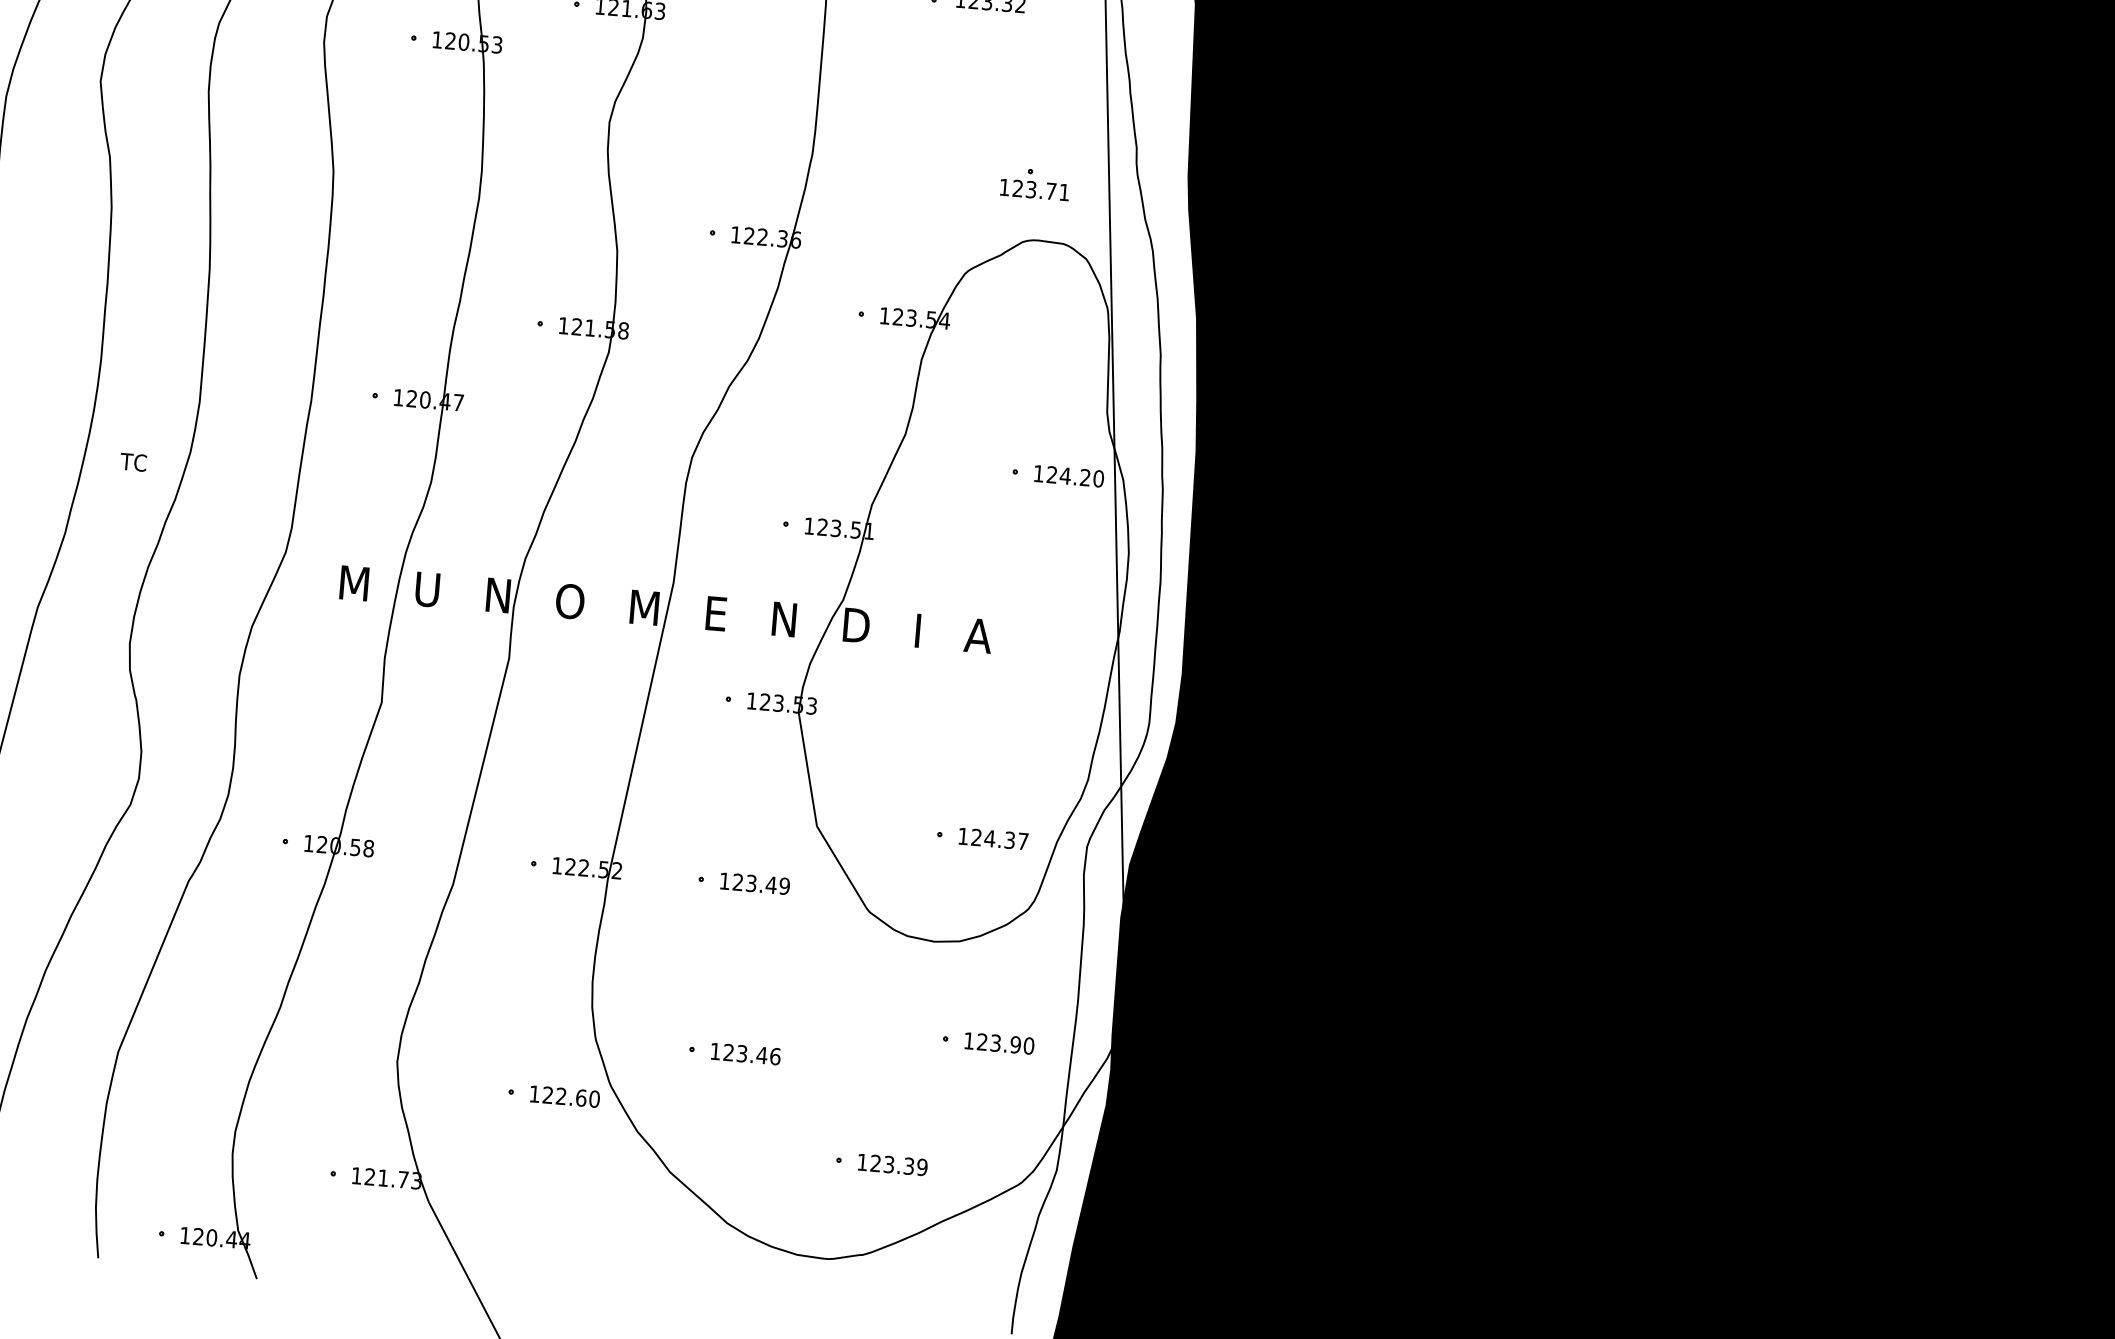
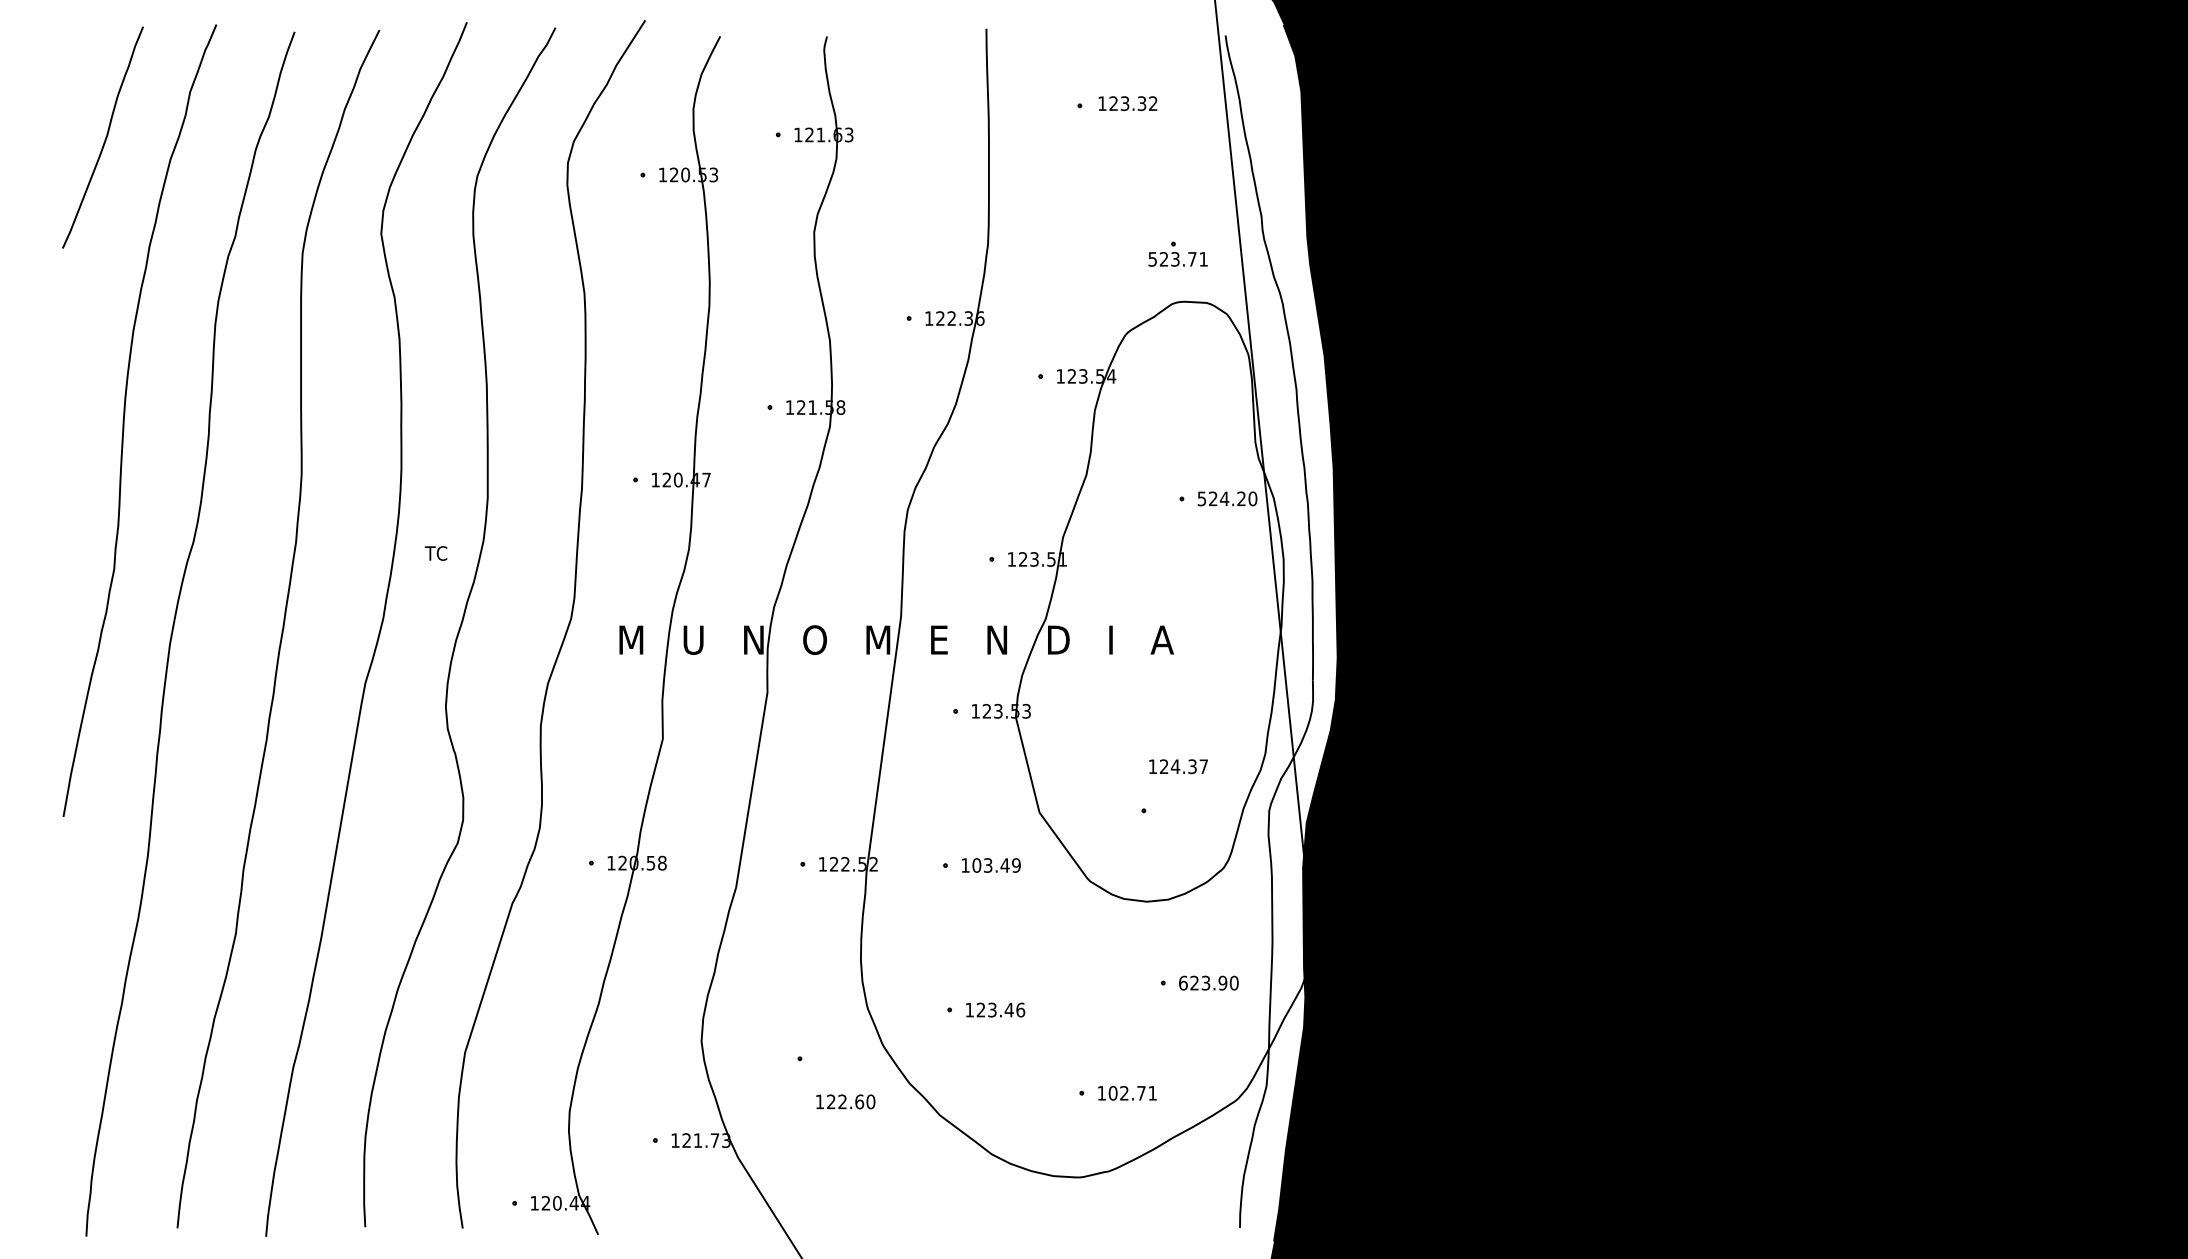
text: (1004, 187) -> (1152, 259), 123.71 -> 523.71
text: (1038, 473) -> (1201, 498), 124.20 -> 524.20
text: (993, 838) -> (1178, 766), moved
text: (737, 882) -> (976, 865), 123.49 -> 103.49
text: (969, 1040) -> (1183, 982), 123.90 -> 623.90
text: (564, 1096) -> (845, 1101), moved
text: (898, 1164) -> (1132, 1092), 123.39 -> 102.71

